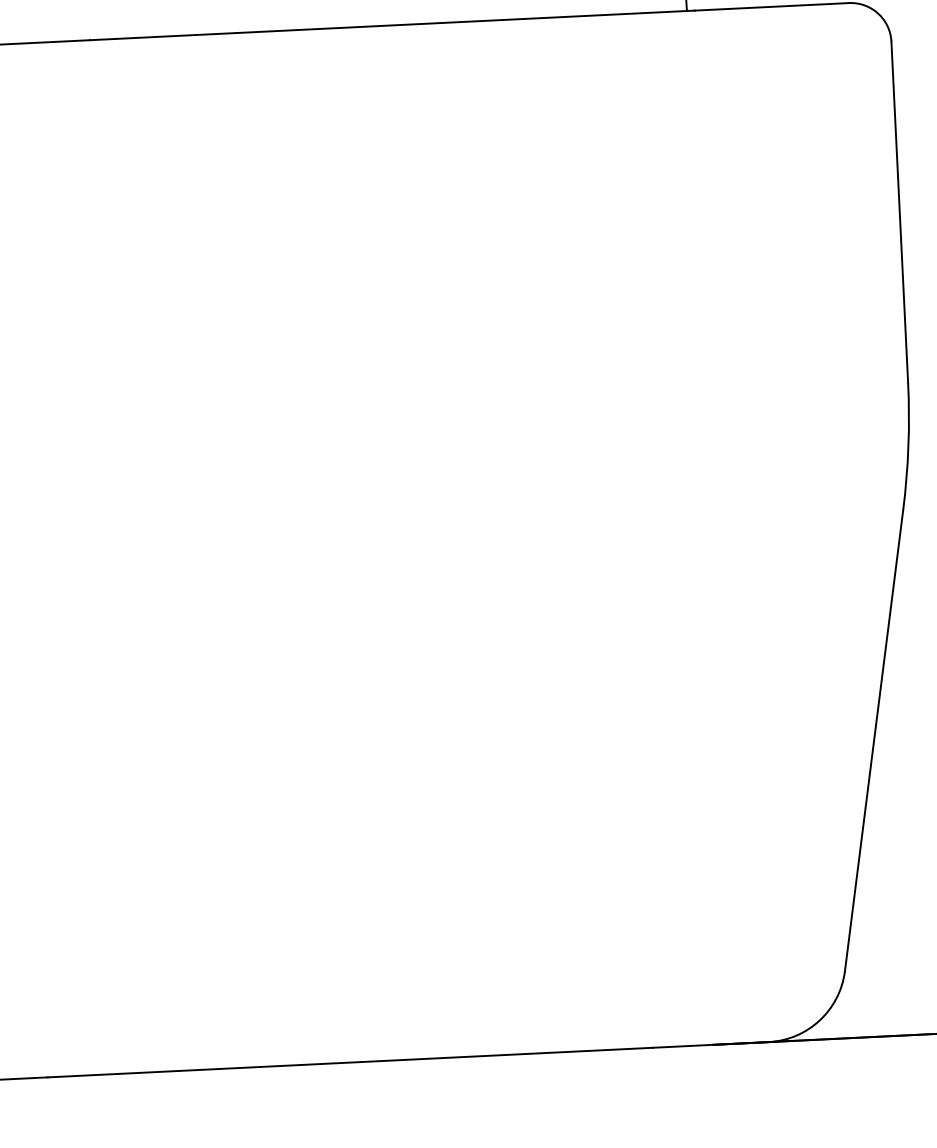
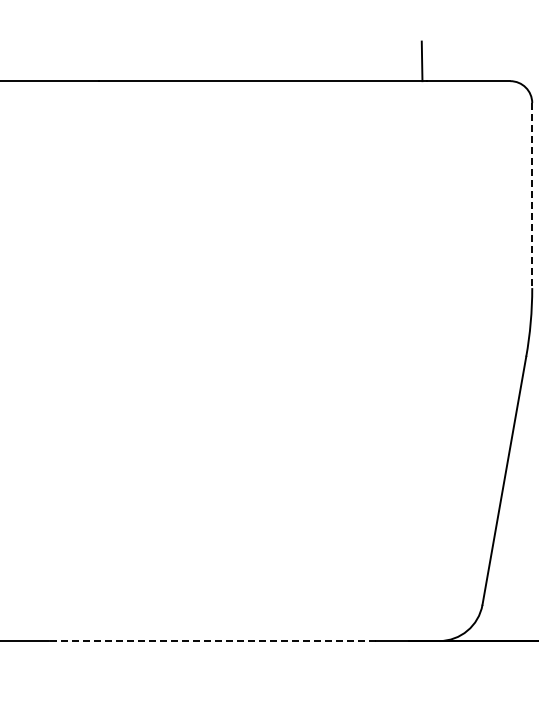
line: (900, 211) -> (532, 195), solid -> dashed
line: (350, 1063) -> (212, 641), solid -> dashed

